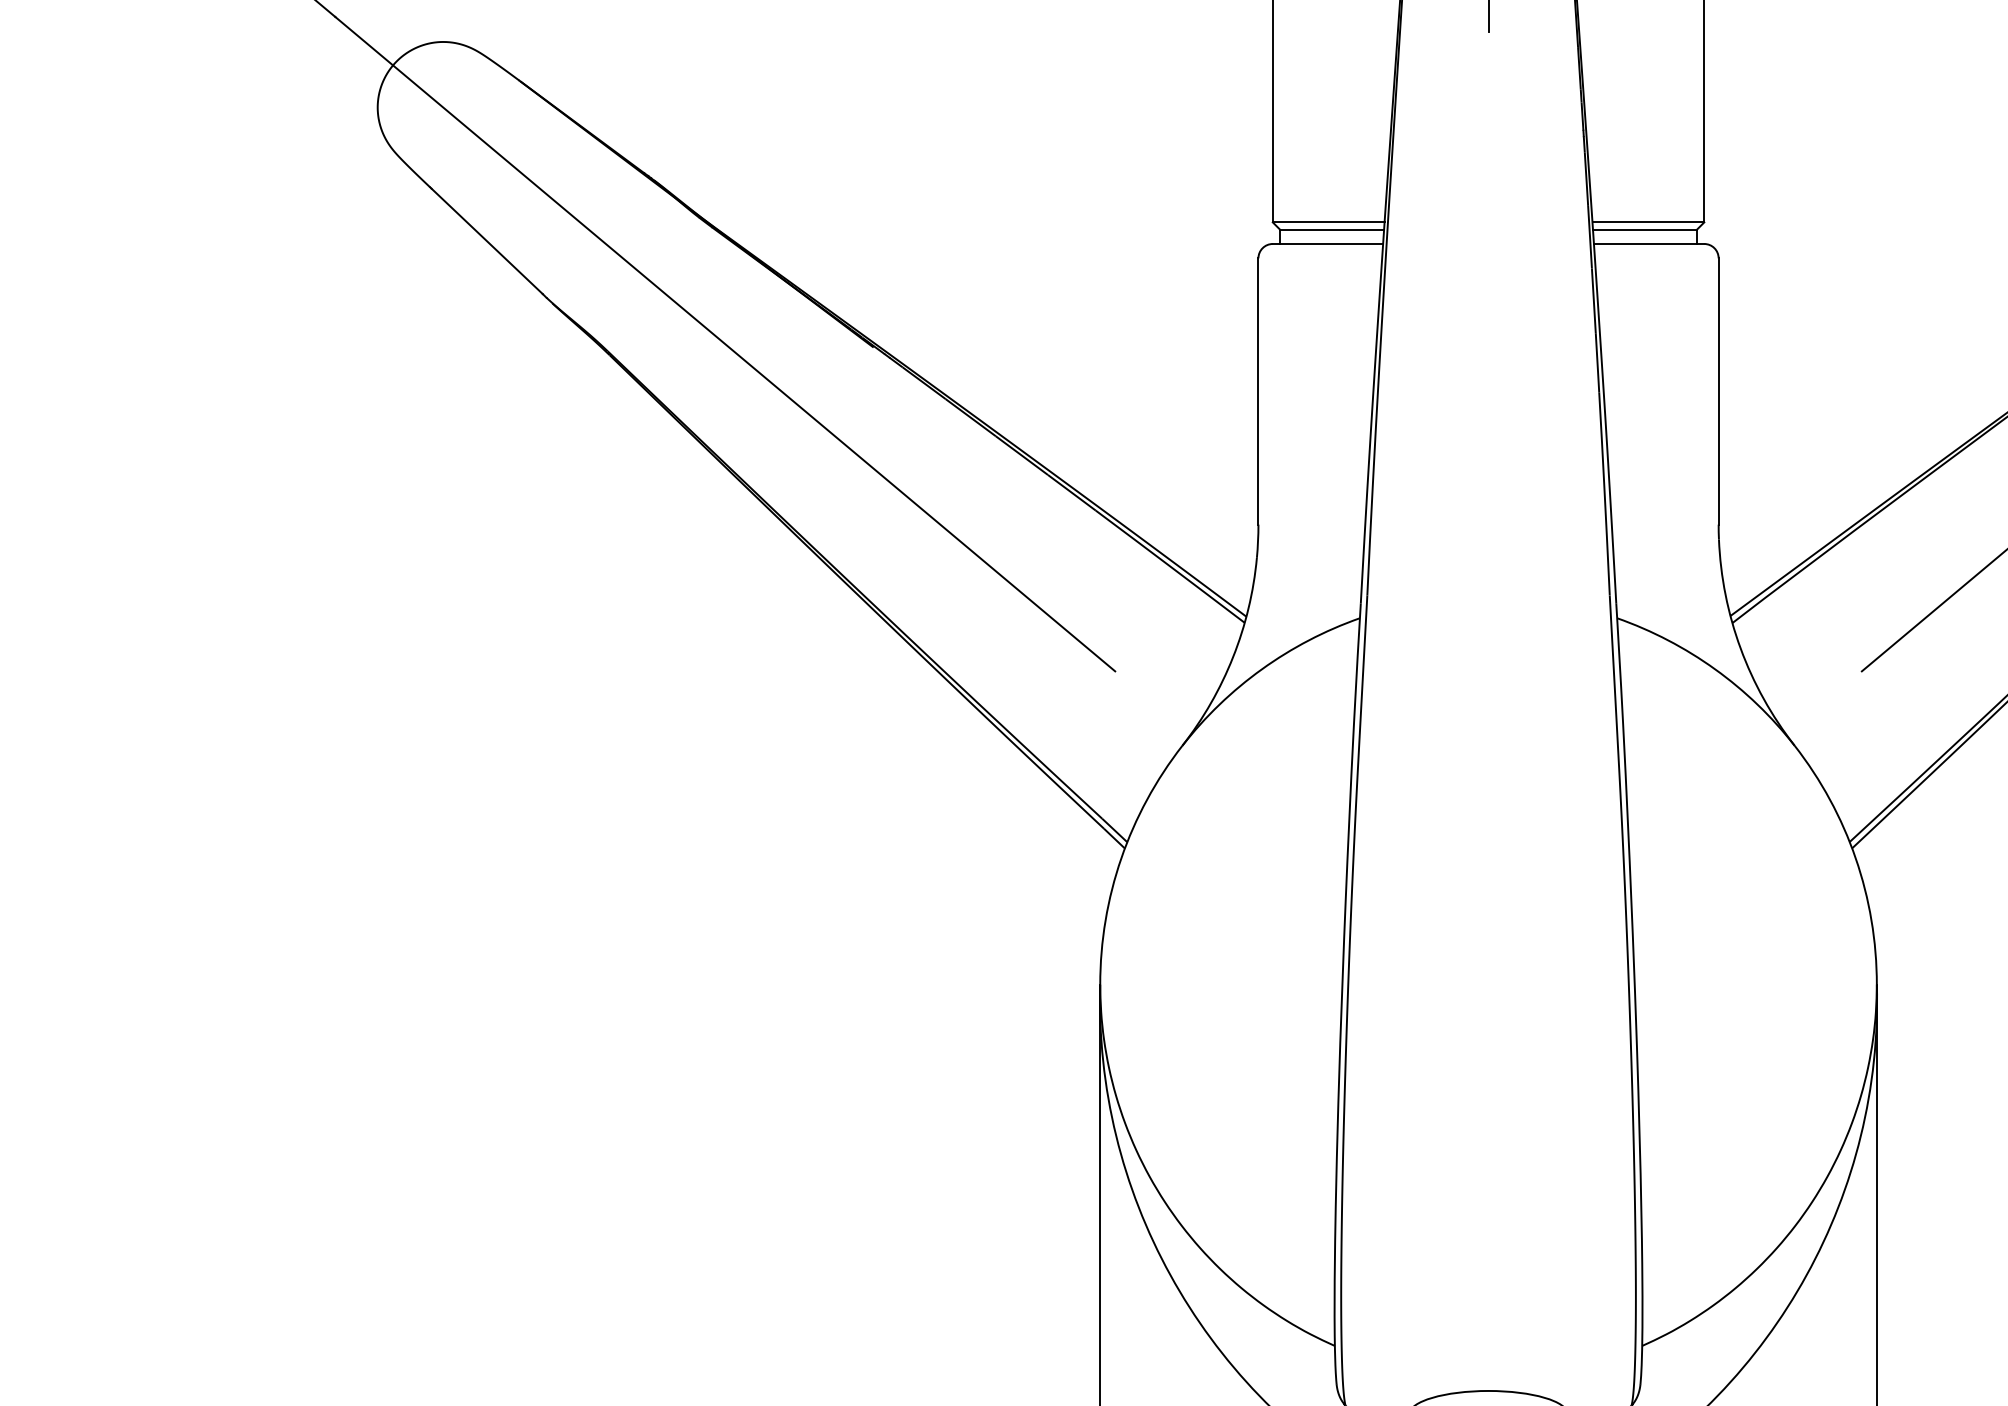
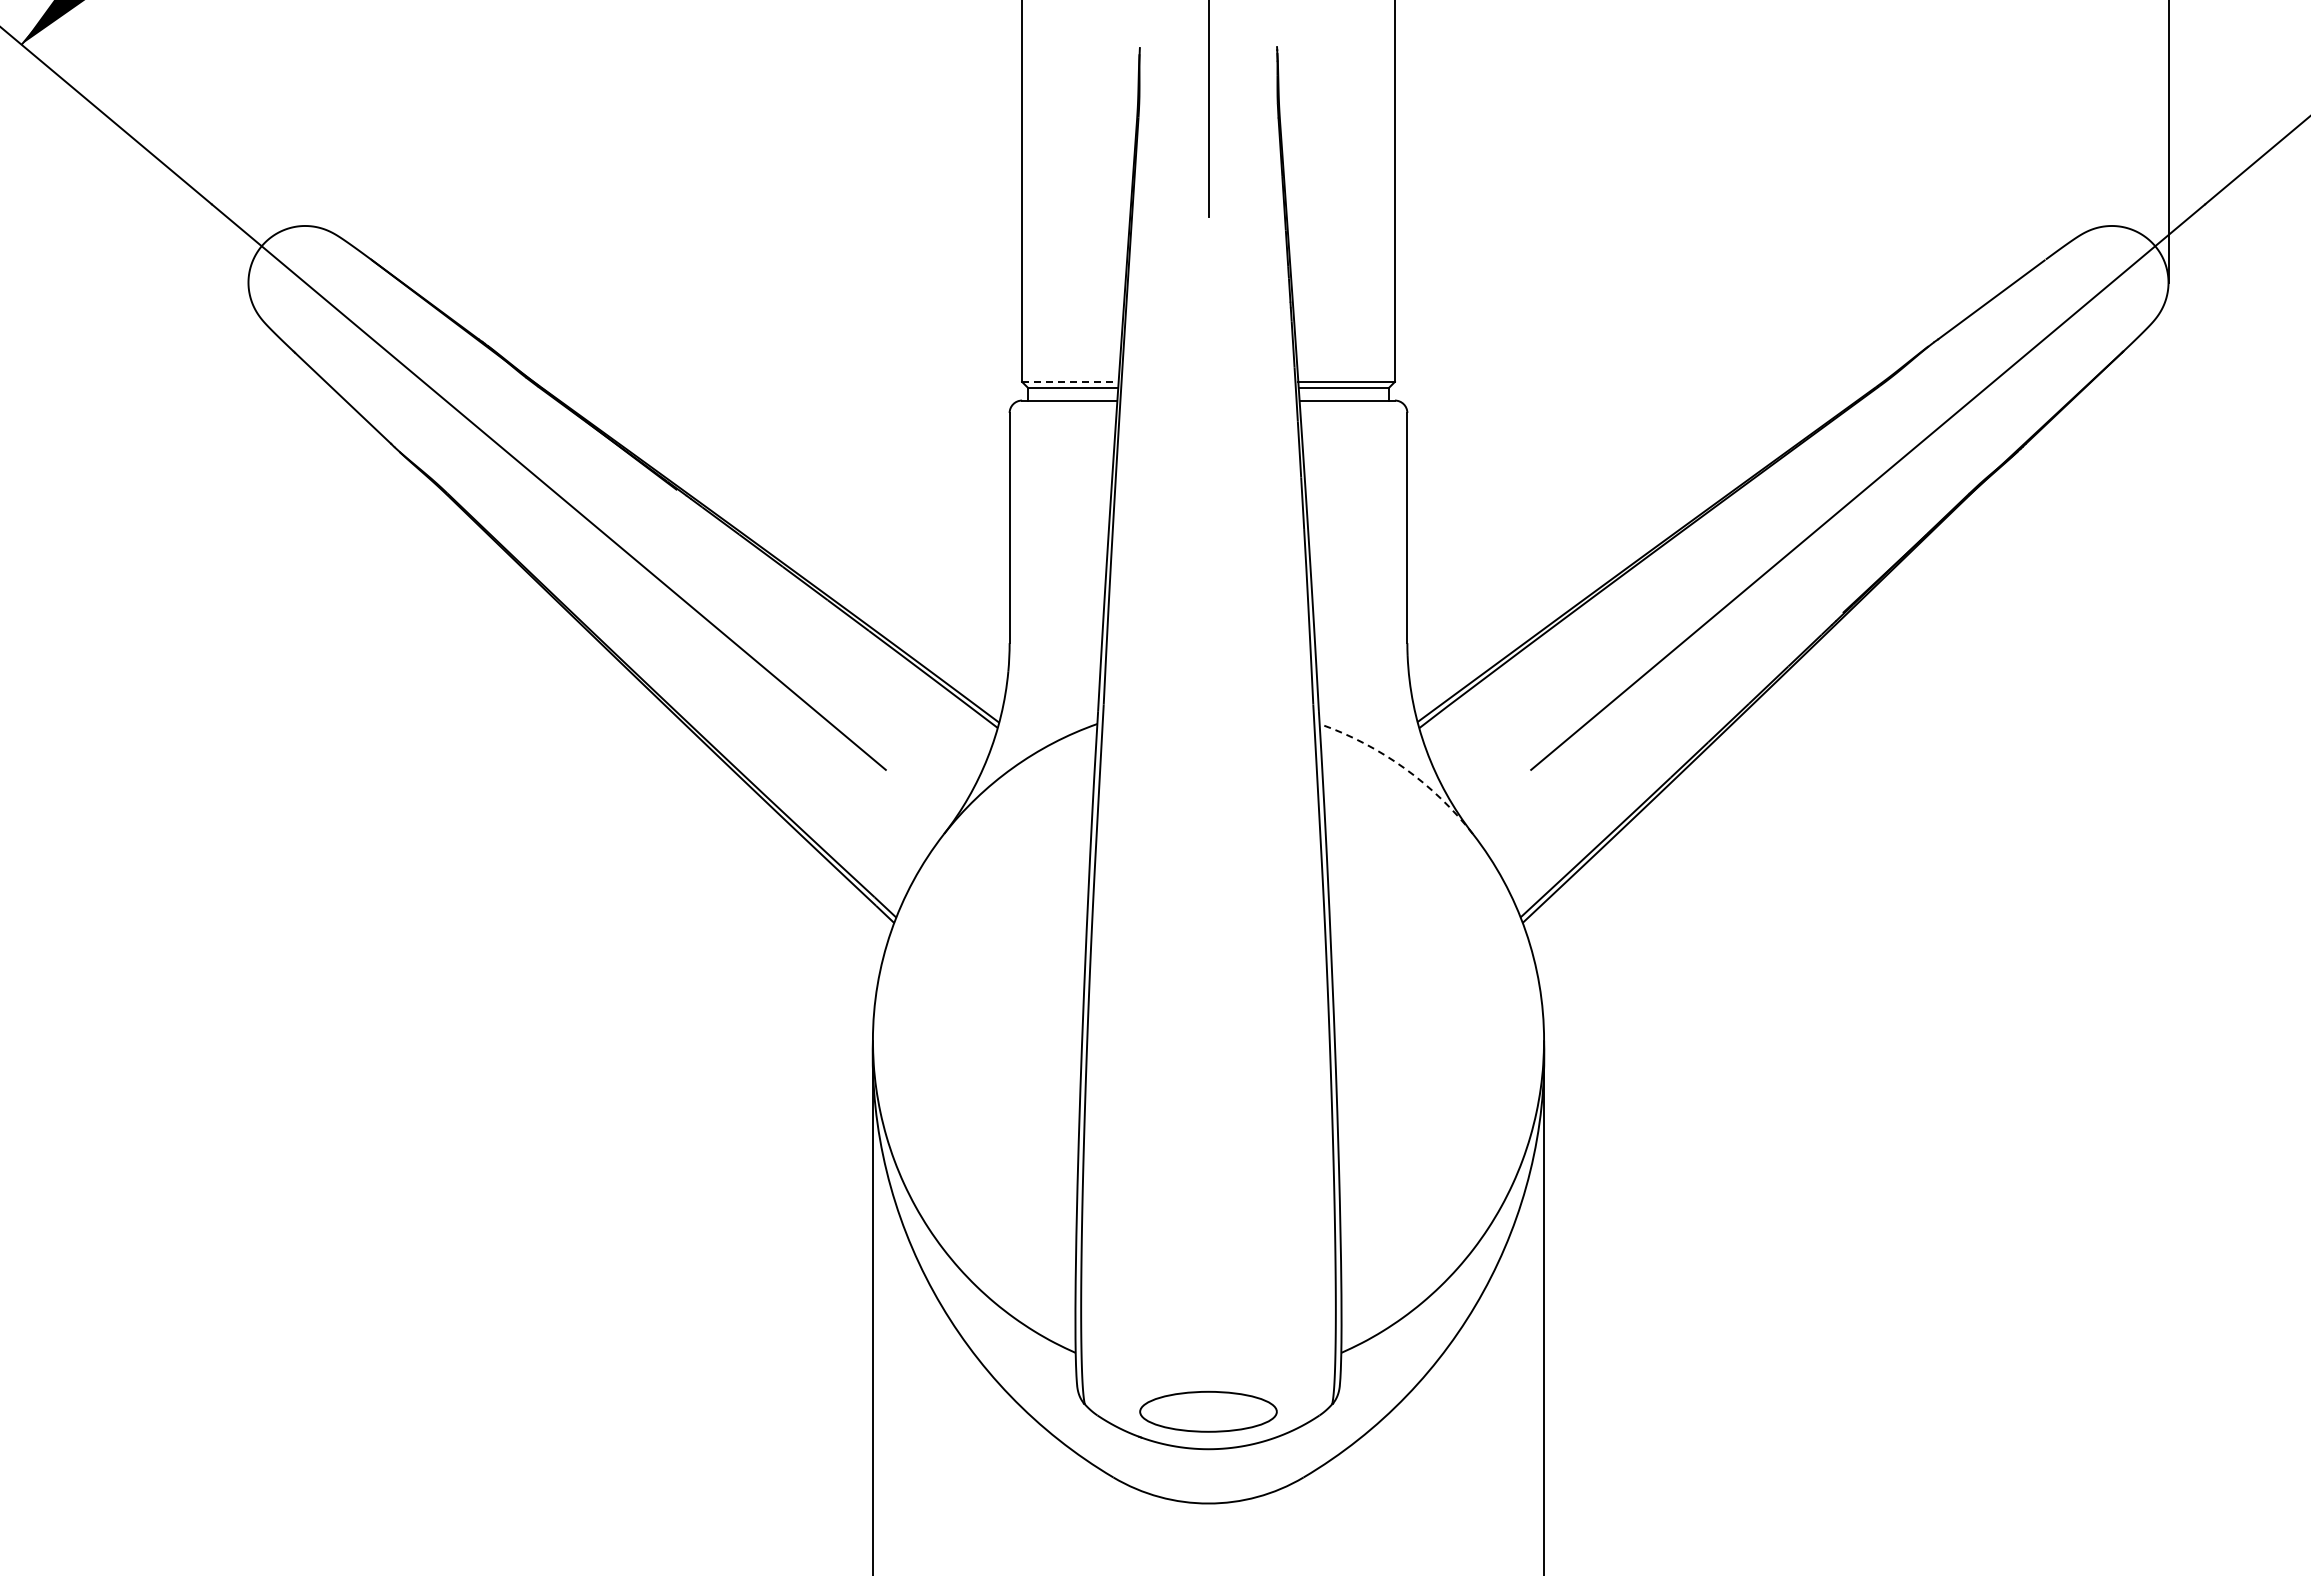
line: (1328, 221) -> (1070, 381), solid -> dashed
arc: (1715, 669) -> (1404, 768), solid -> dashed

